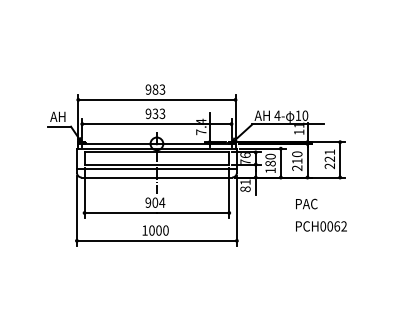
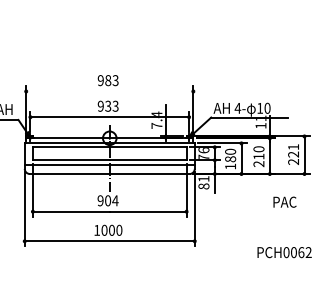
line: (156, 99) -> (109, 91), removed
text: (306, 203) -> (284, 201), moved
text: (321, 226) -> (284, 252), moved

